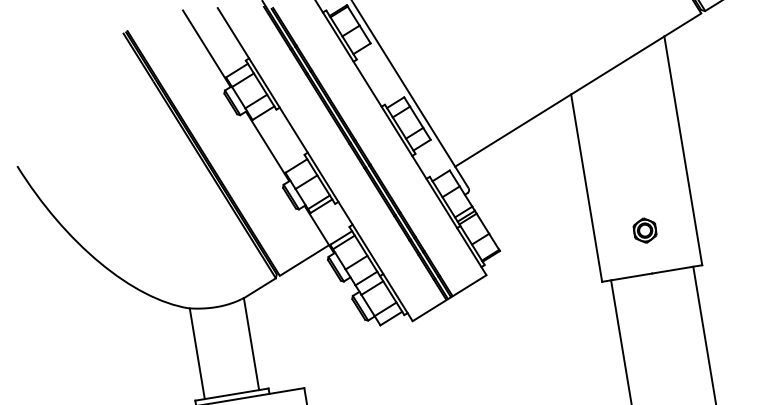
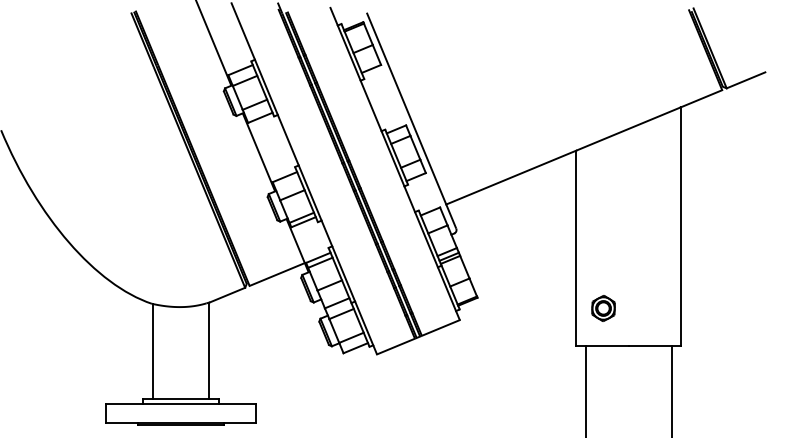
part: (645, 230) -> (603, 308), moved

